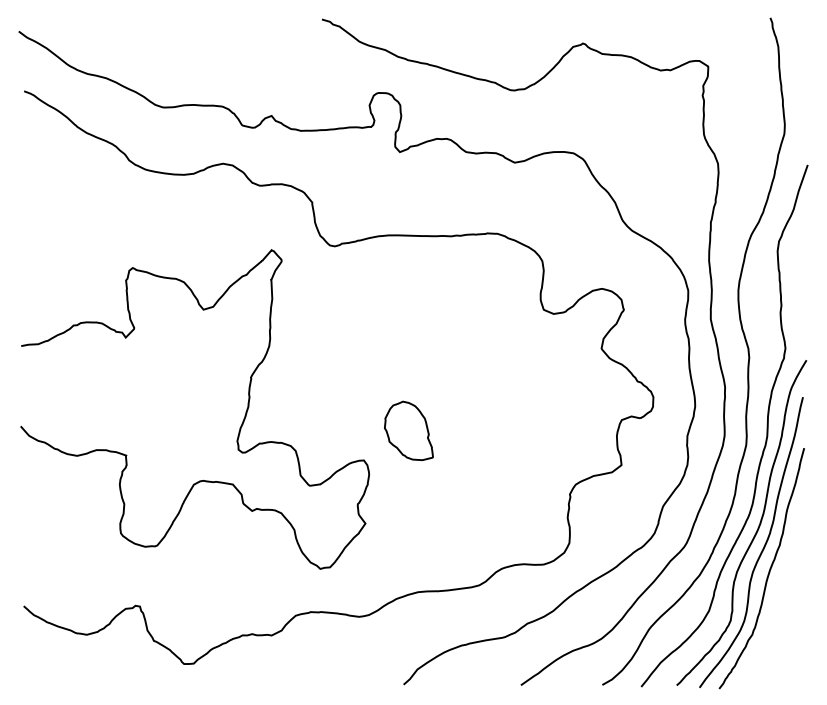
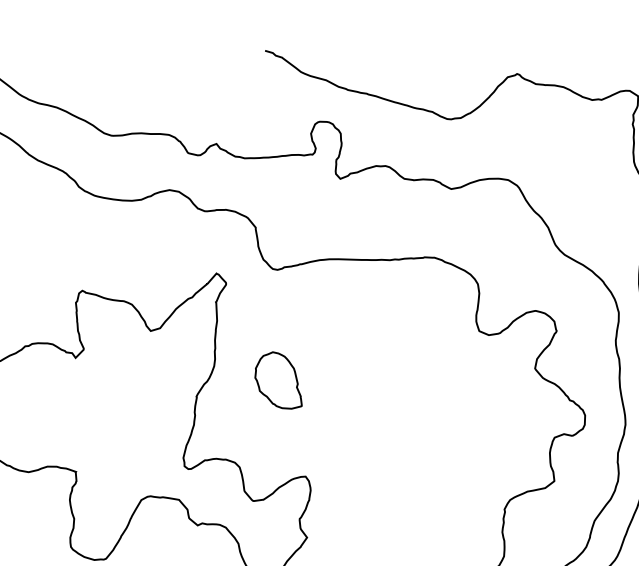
part: (408, 430) -> (278, 380), moved

